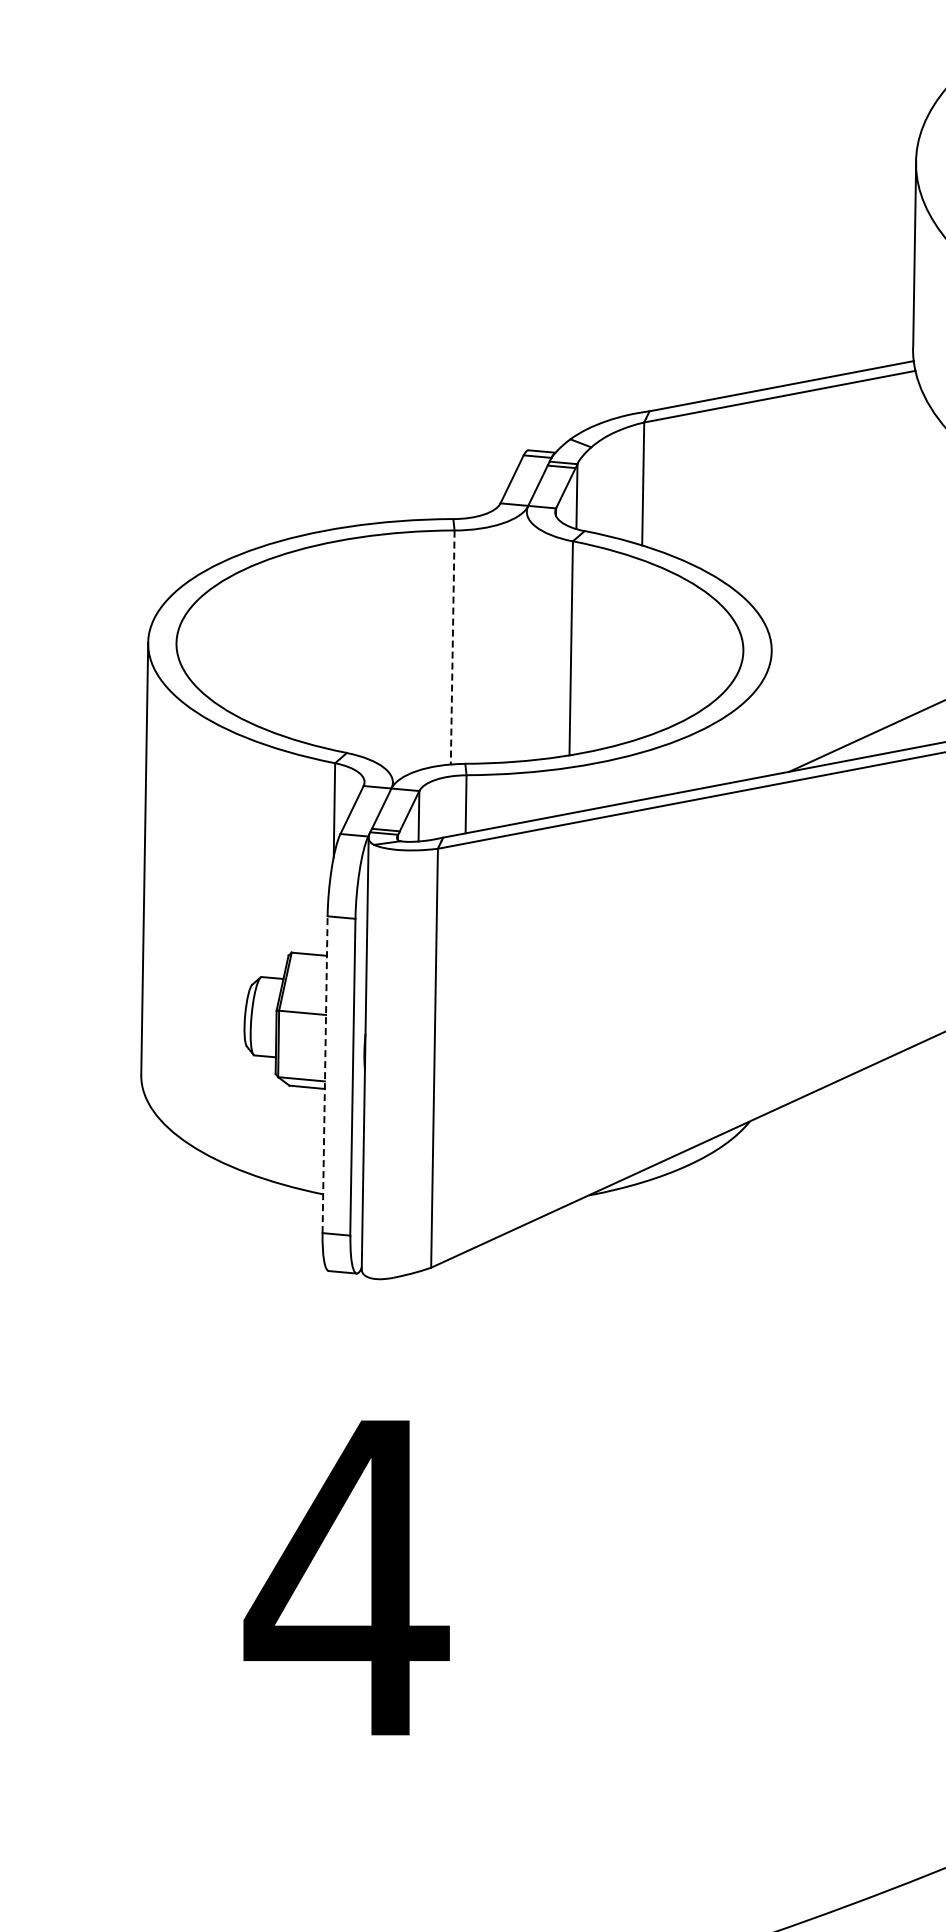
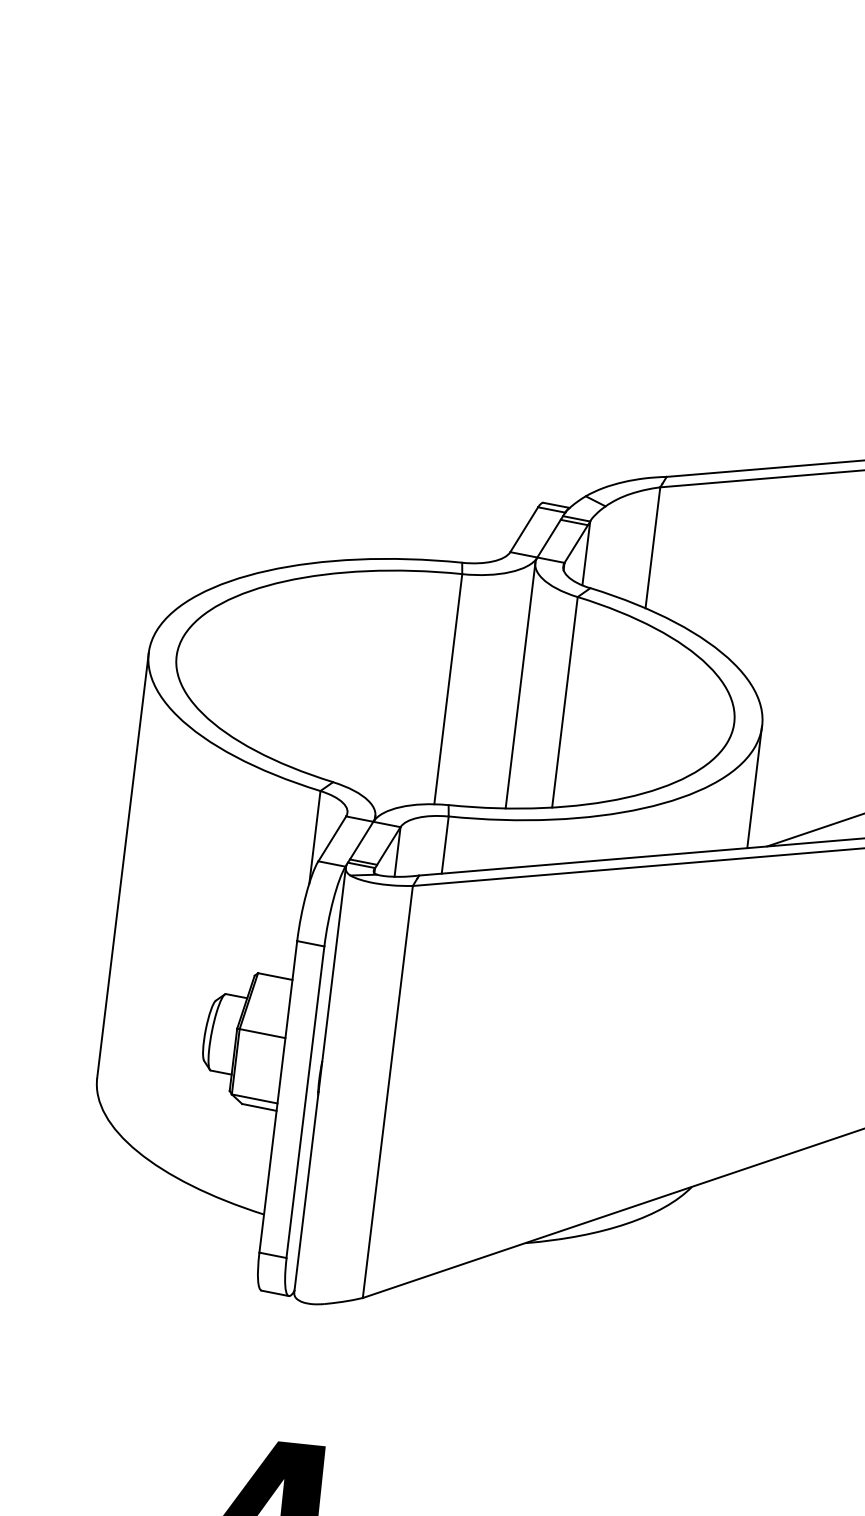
line: (524, 636) -> (520, 685), added
line: (452, 647) -> (448, 689), dashed -> solid
line: (770, 713) -> (754, 787), added
line: (325, 1074) -> (278, 1096), dashed -> solid

